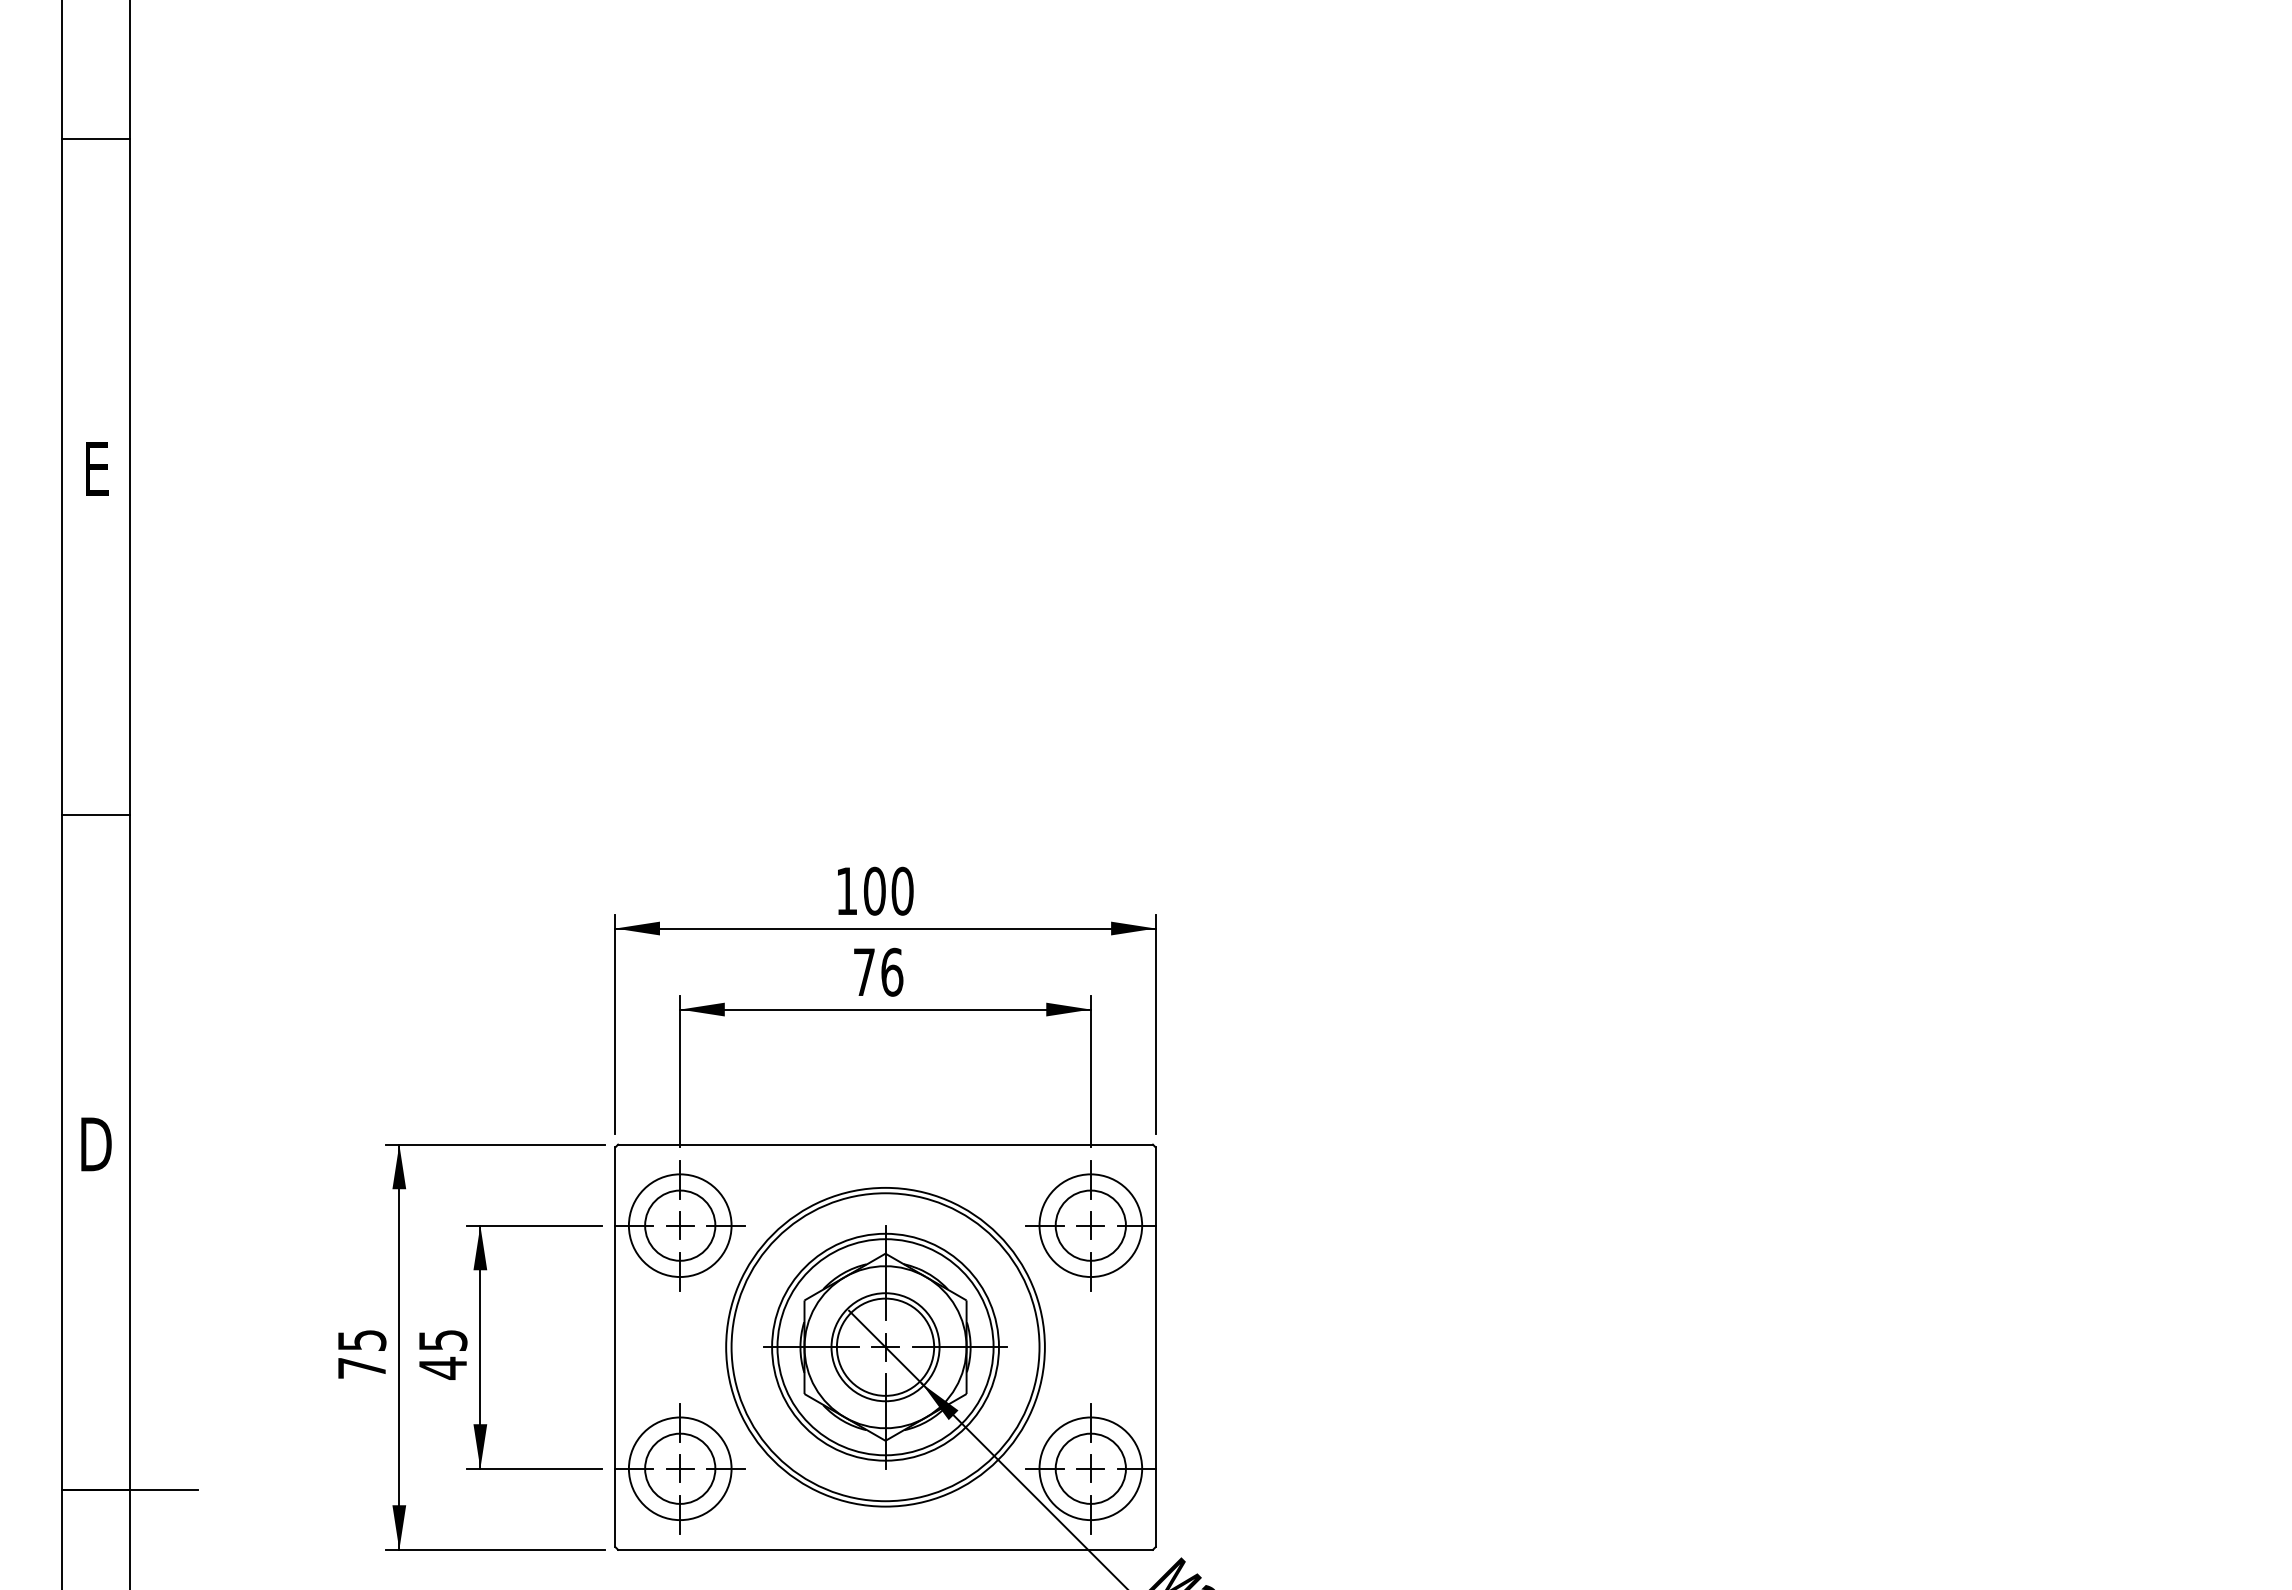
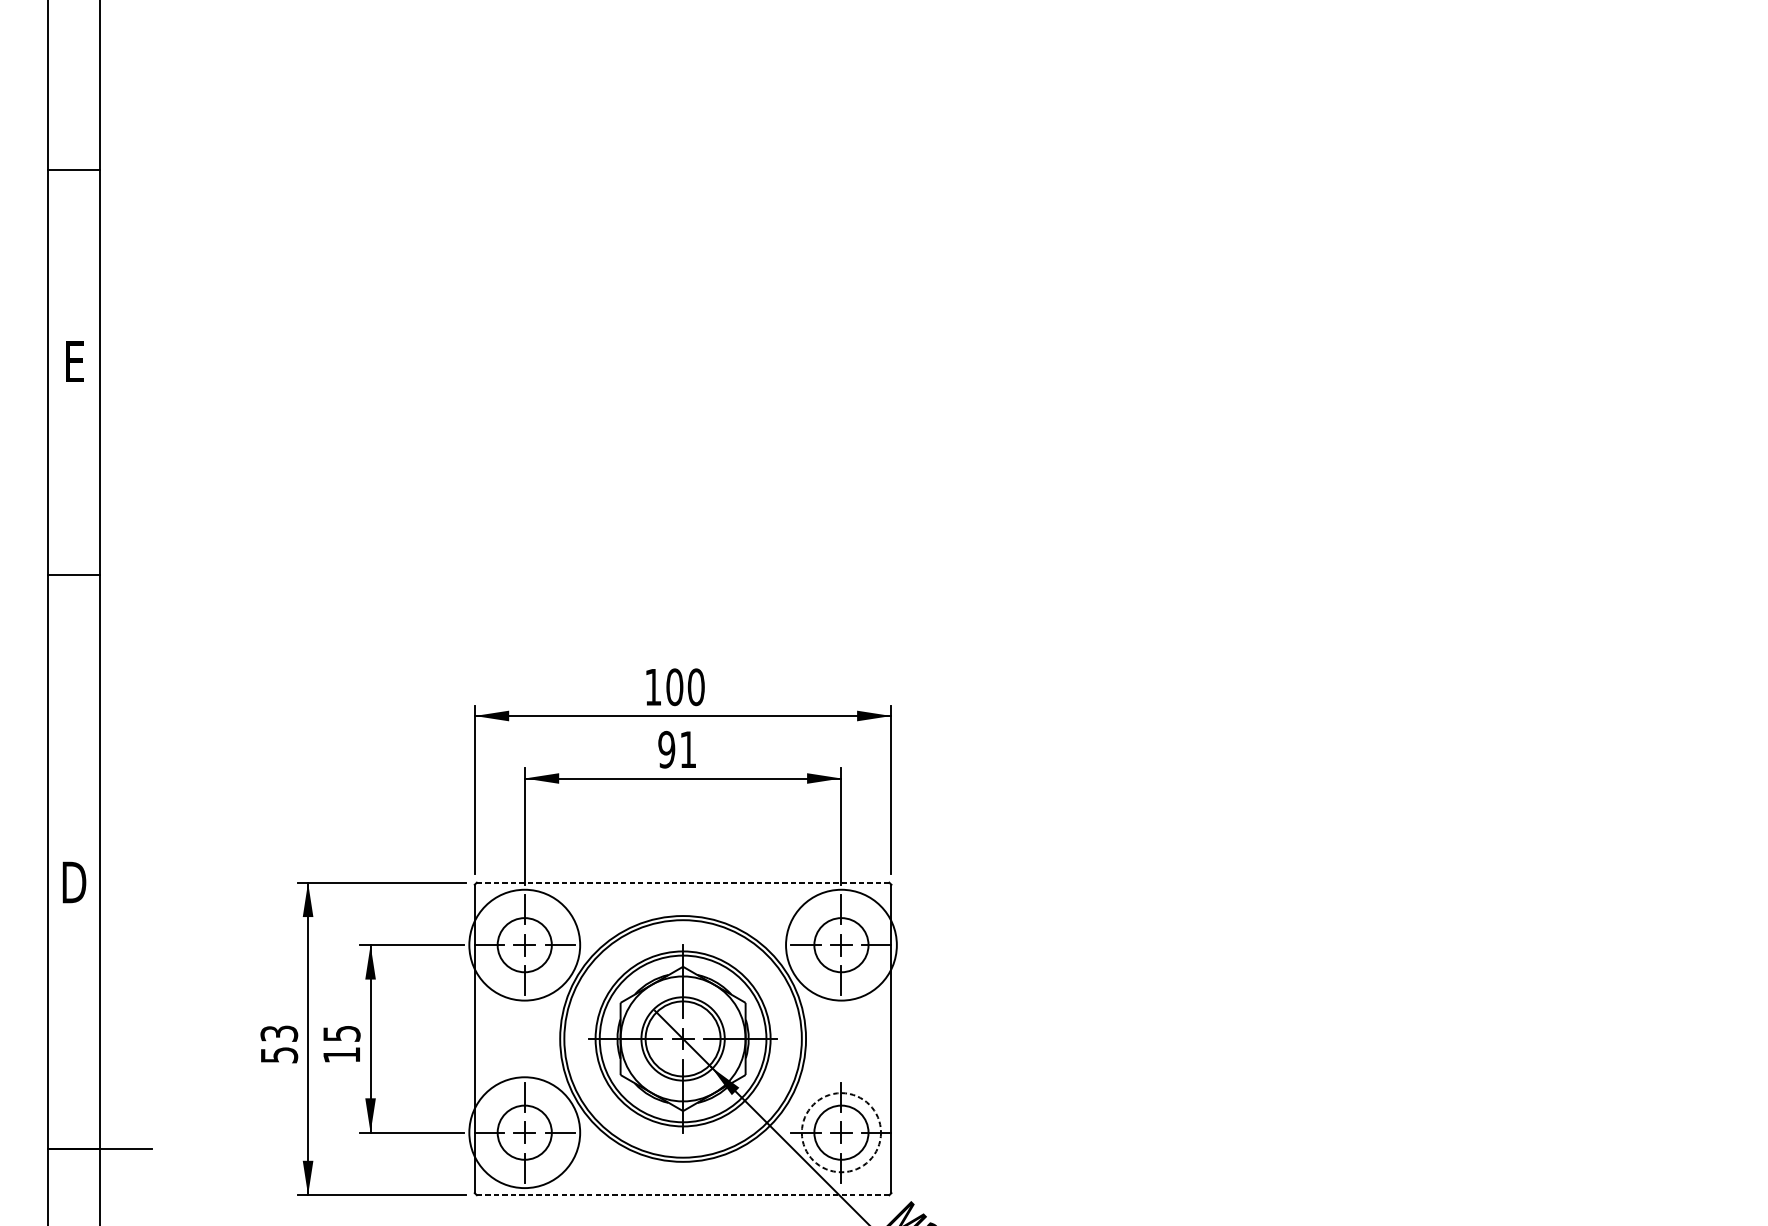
line: (96, 139) -> (74, 170), moved
line: (96, 814) -> (74, 574), moved
text: (878, 971) -> (677, 749), 76 -> 91
line: (886, 1144) -> (683, 882), solid -> dashed
circle: (679, 1225) -> (524, 945), size x1.4
circle: (1090, 1225) -> (841, 945), size x1.4
text: (361, 1354) -> (278, 1044), 75 -> 53
text: (442, 1367) -> (341, 1054), 45 -> 15
circle: (679, 1468) -> (524, 1132), size x1.4
circle: (1090, 1468) -> (841, 1132), solid -> dashed
line: (885, 1549) -> (683, 1194), solid -> dashed

